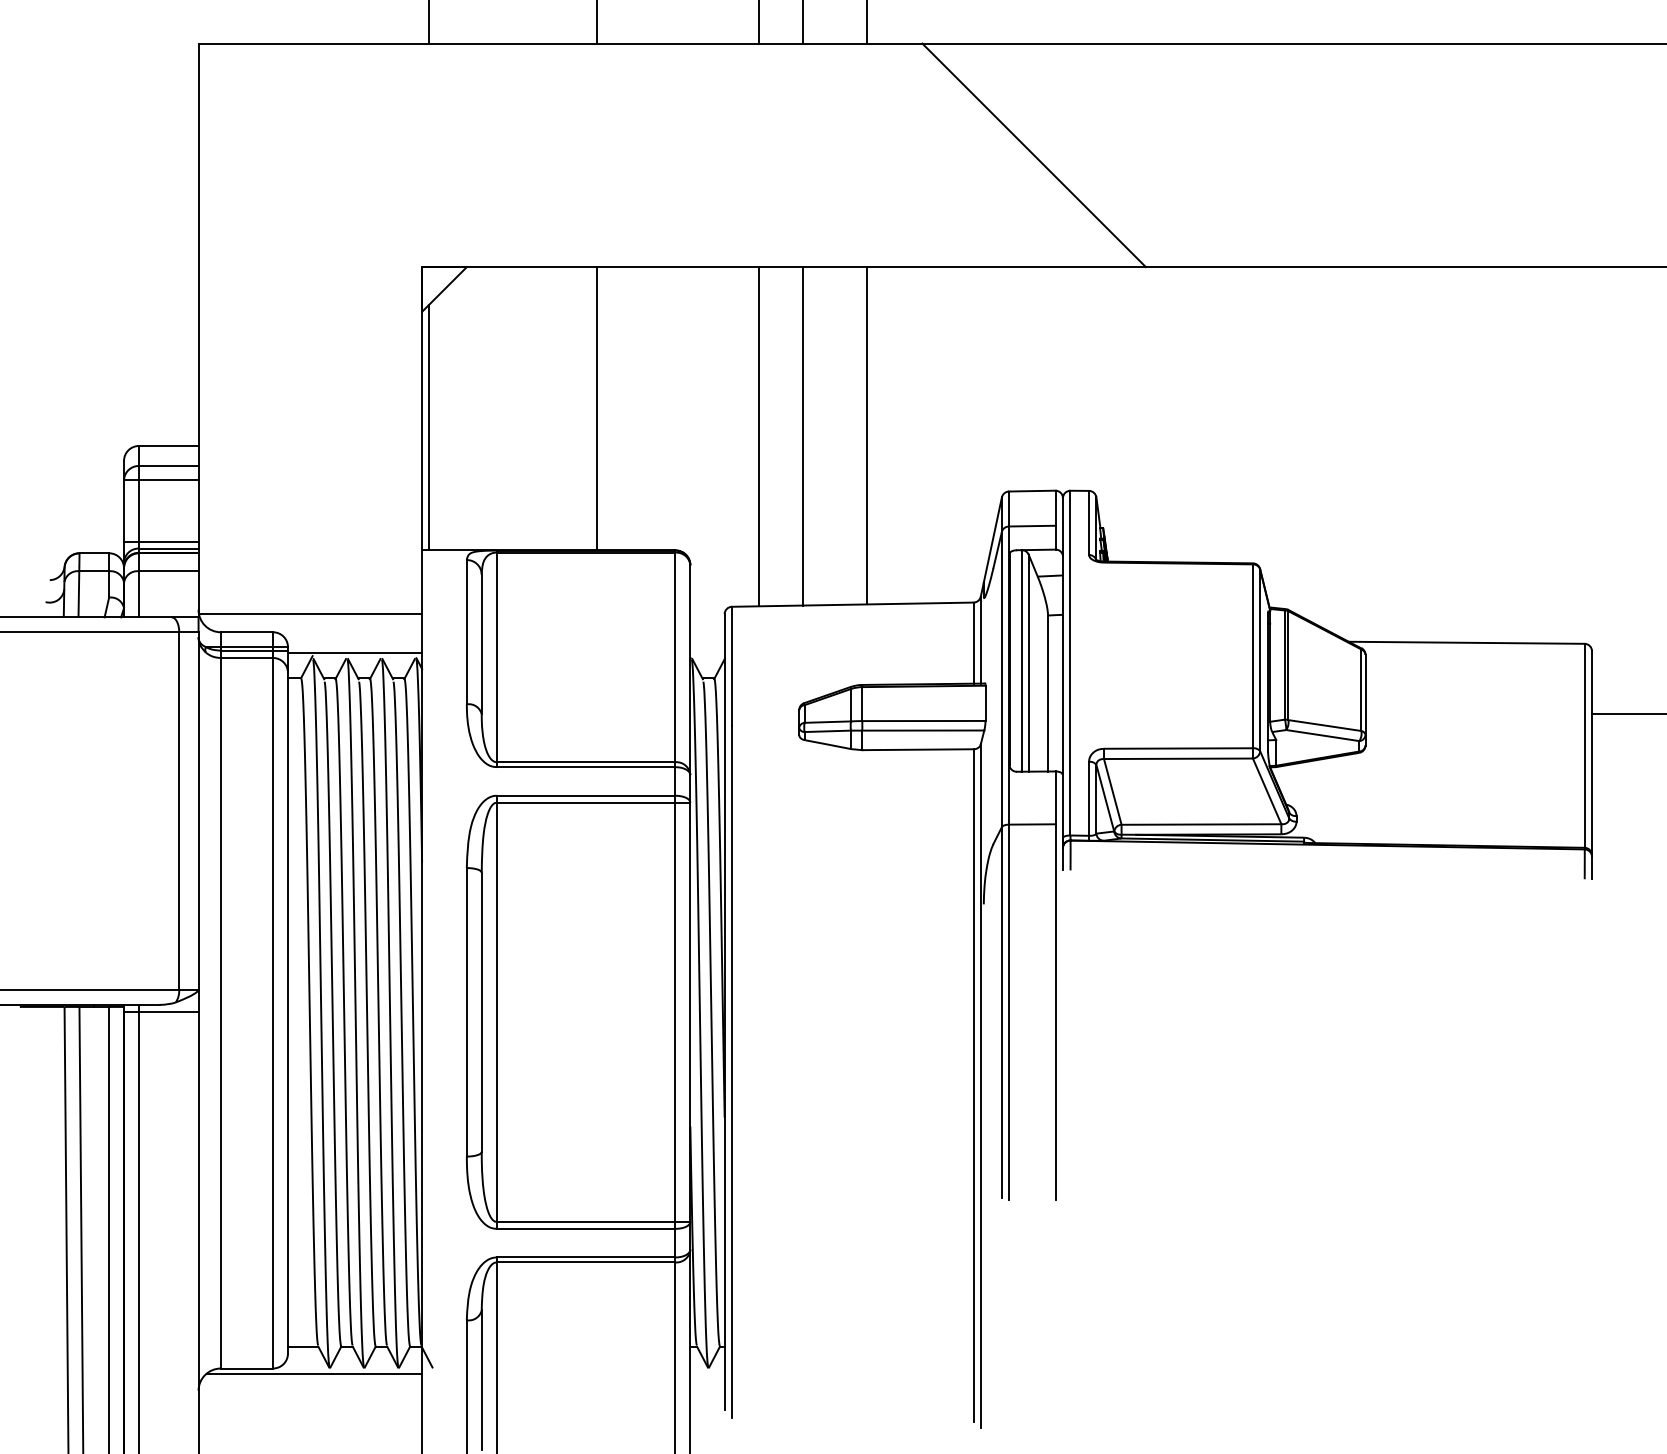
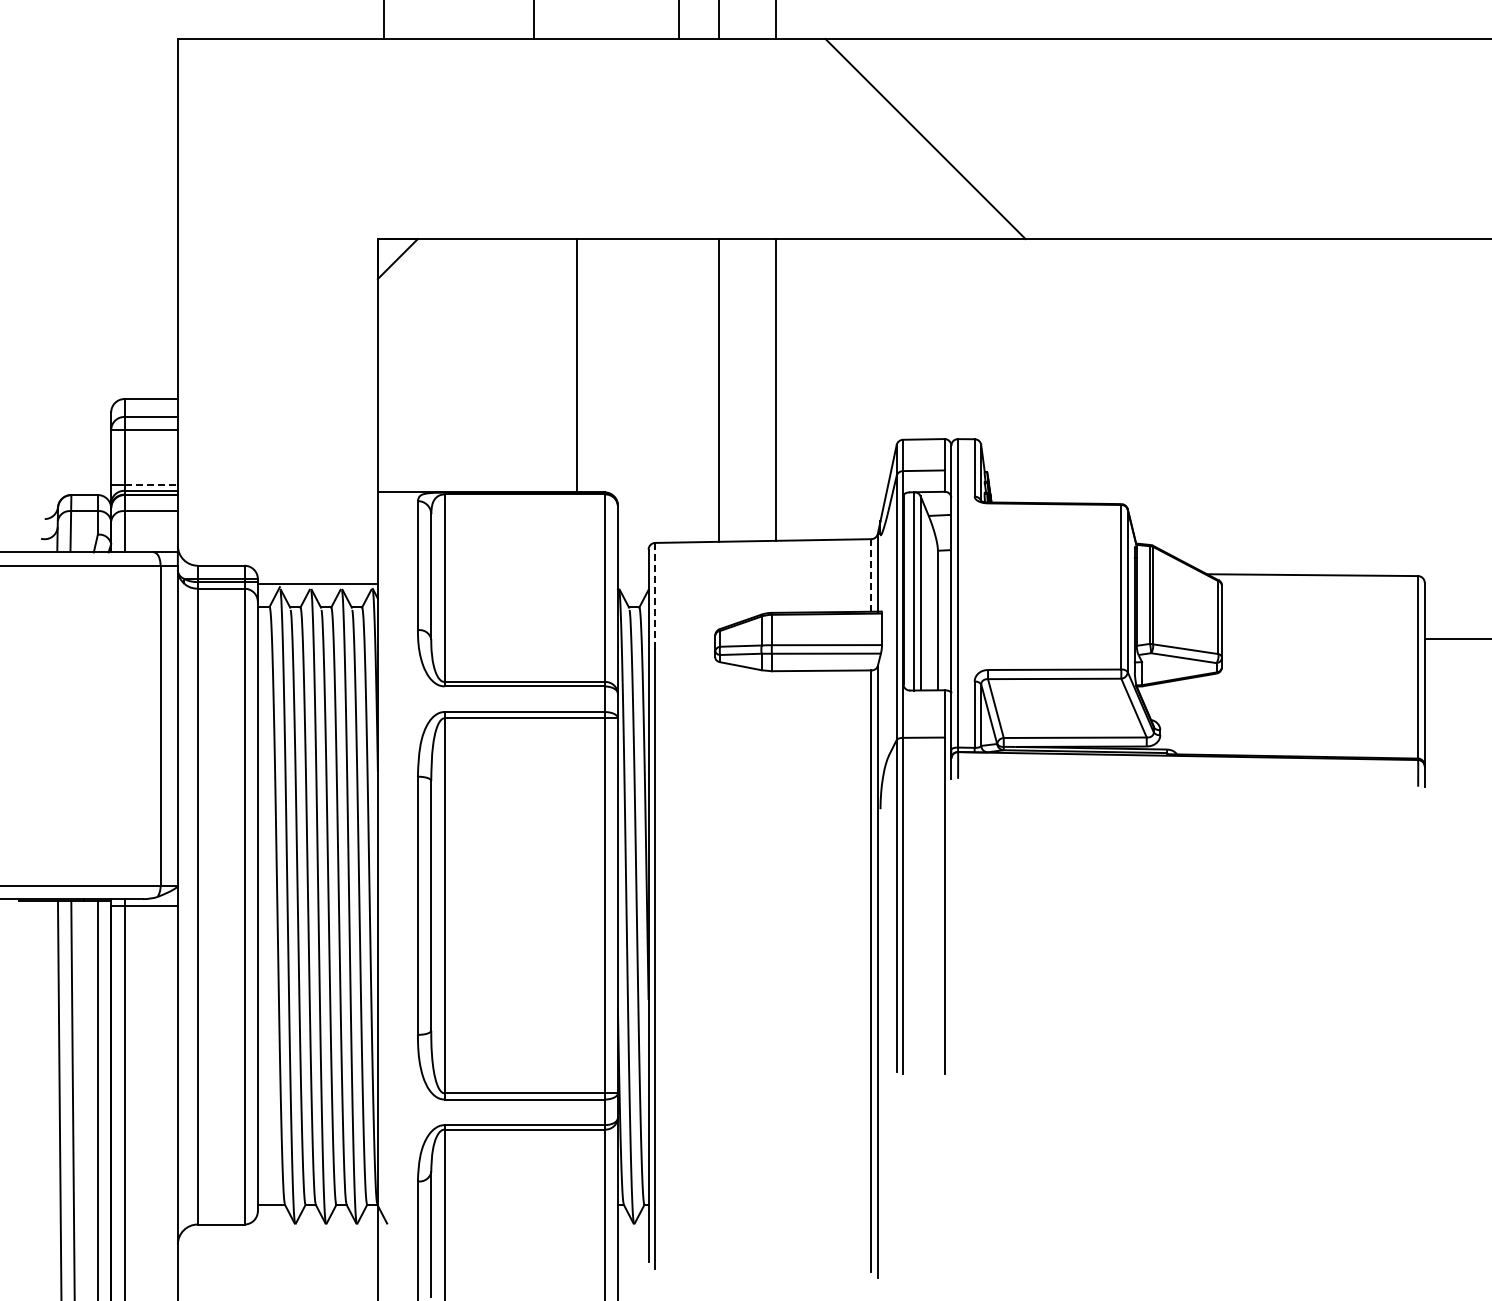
line: (596, 408) -> (576, 365), moved
line: (428, 427) -> (383, 382), removed
line: (759, 436) -> (679, 390), removed
line: (169, 541) -> (151, 484), solid -> dashed
line: (309, 614) -> (277, 549), removed
line: (973, 642) -> (871, 574), solid -> dashed
line: (732, 666) -> (655, 596), solid -> dashed
line: (314, 1374) -> (281, 1229), removed

